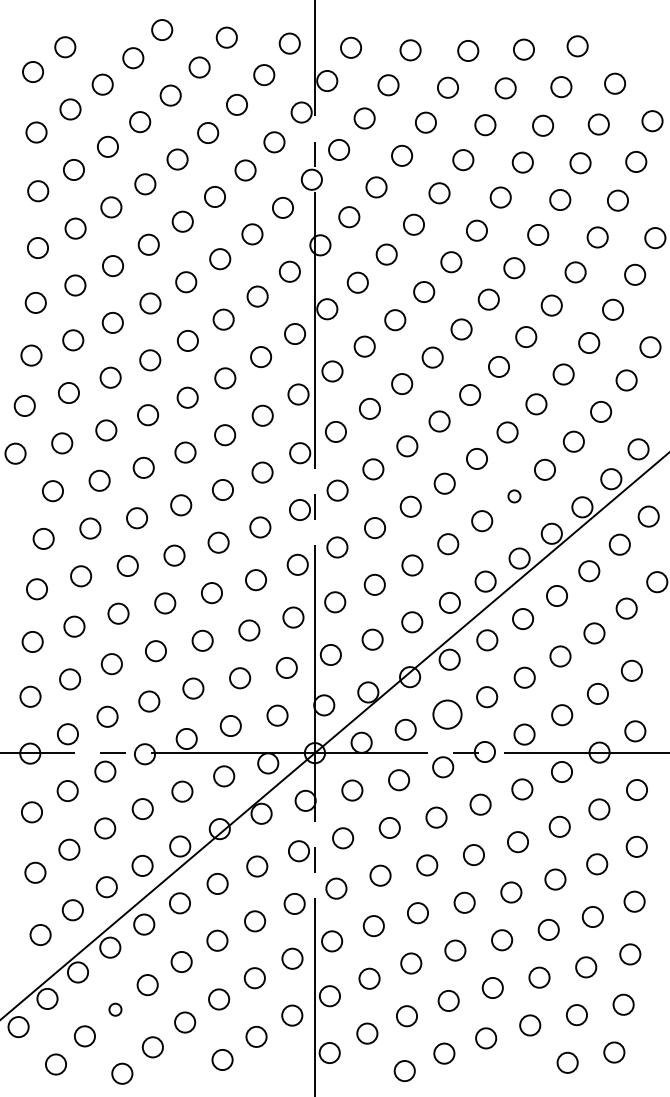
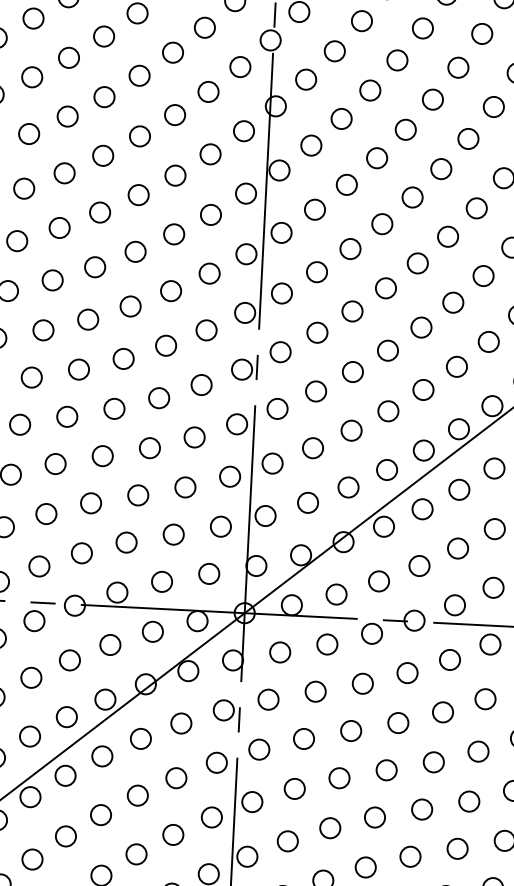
circle: (514, 496) -> (456, 367), size x1.67
circle: (447, 714) -> (379, 581), size x0.71
circle: (115, 1009) -> (32, 859), size x1.67

